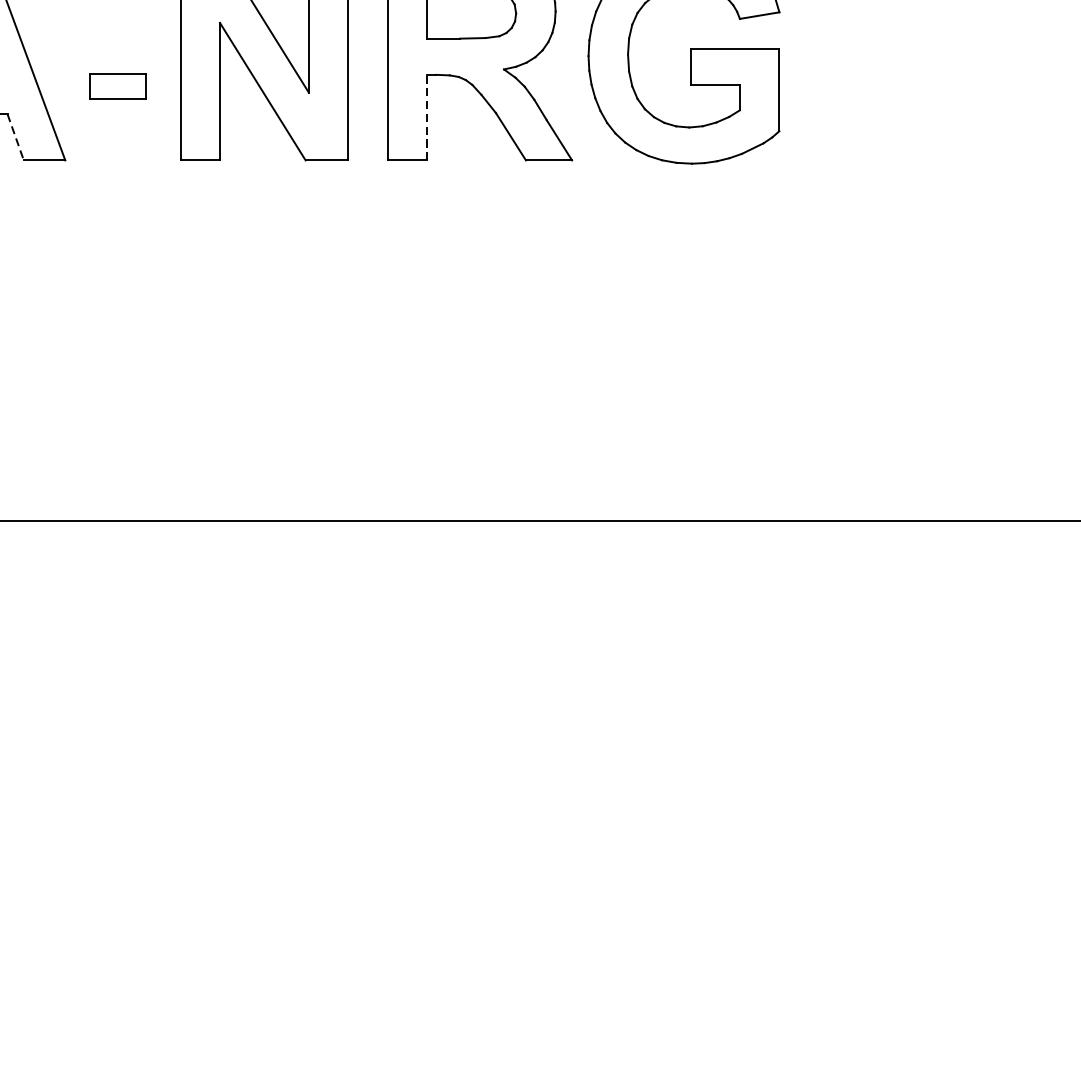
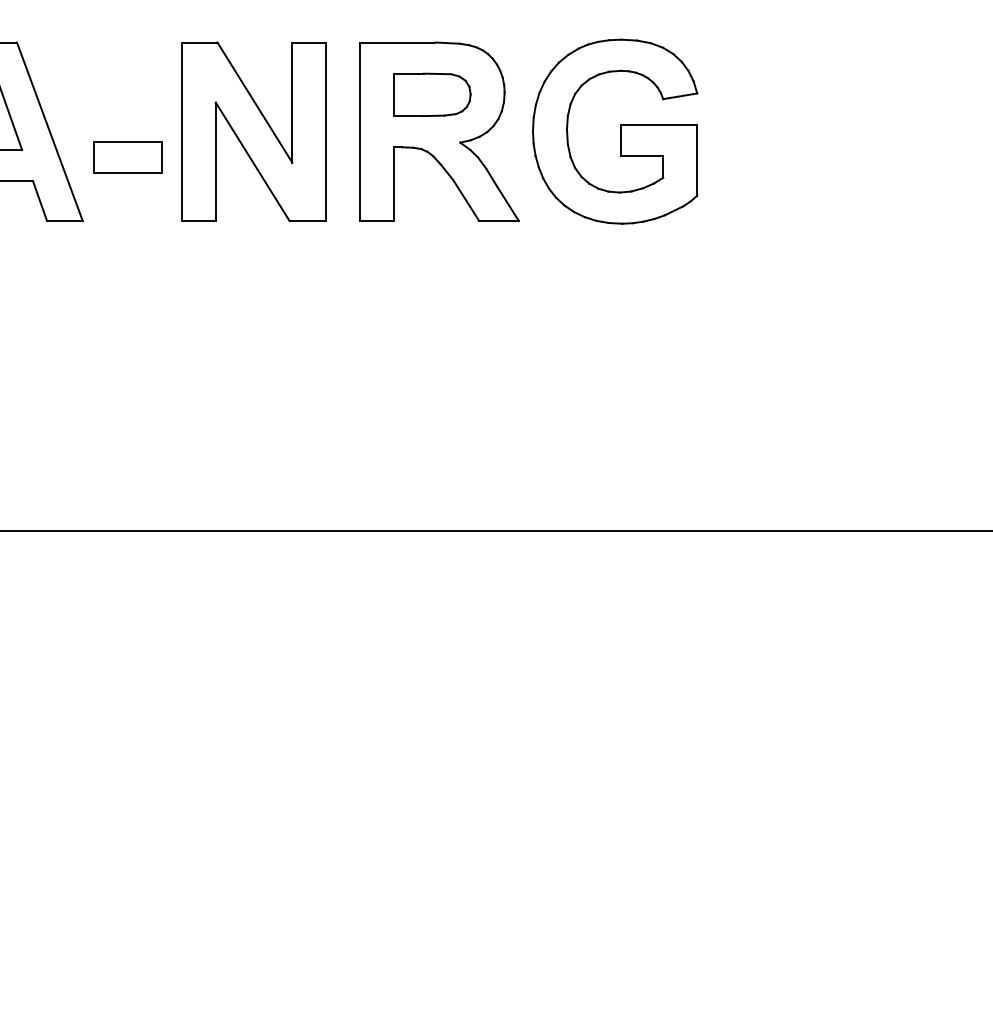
part: (117, 86) -> (127, 157), size x1.43
line: (427, 118) -> (394, 184), dashed -> solid
line: (16, 137) -> (40, 201), dashed -> solid

